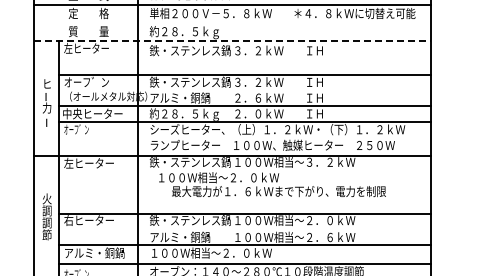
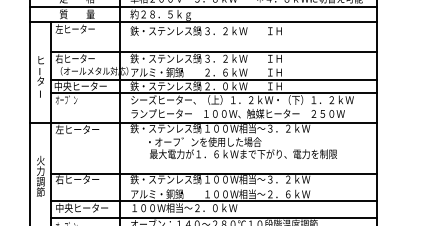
line: (232, 22) -> (202, 6), added
line: (233, 40) -> (203, 22), dashed -> solid
text: (86, 81) -> (75, 58), オーフ゛ン -> 右ヒーター
text: (47, 107) -> (41, 80), 力 -> タ
text: (189, 114) -> (165, 86), 約２８．５ｋｇ -> 鉄・ステンレス鍋
text: (229, 177) -> (200, 141), １００Ｗ相当～２．０ｋＷ -> ・オーフ゛ンを使用した場合
text: (46, 210) -> (40, 170), 調 -> 力
text: (319, 220) -> (278, 179), １００Ｗ相当～２．０ｋＷ -> １００Ｗ相当～３．２ｋＷ
text: (94, 252) -> (82, 207), アルミ・銅鍋 -> 中央ヒーター

